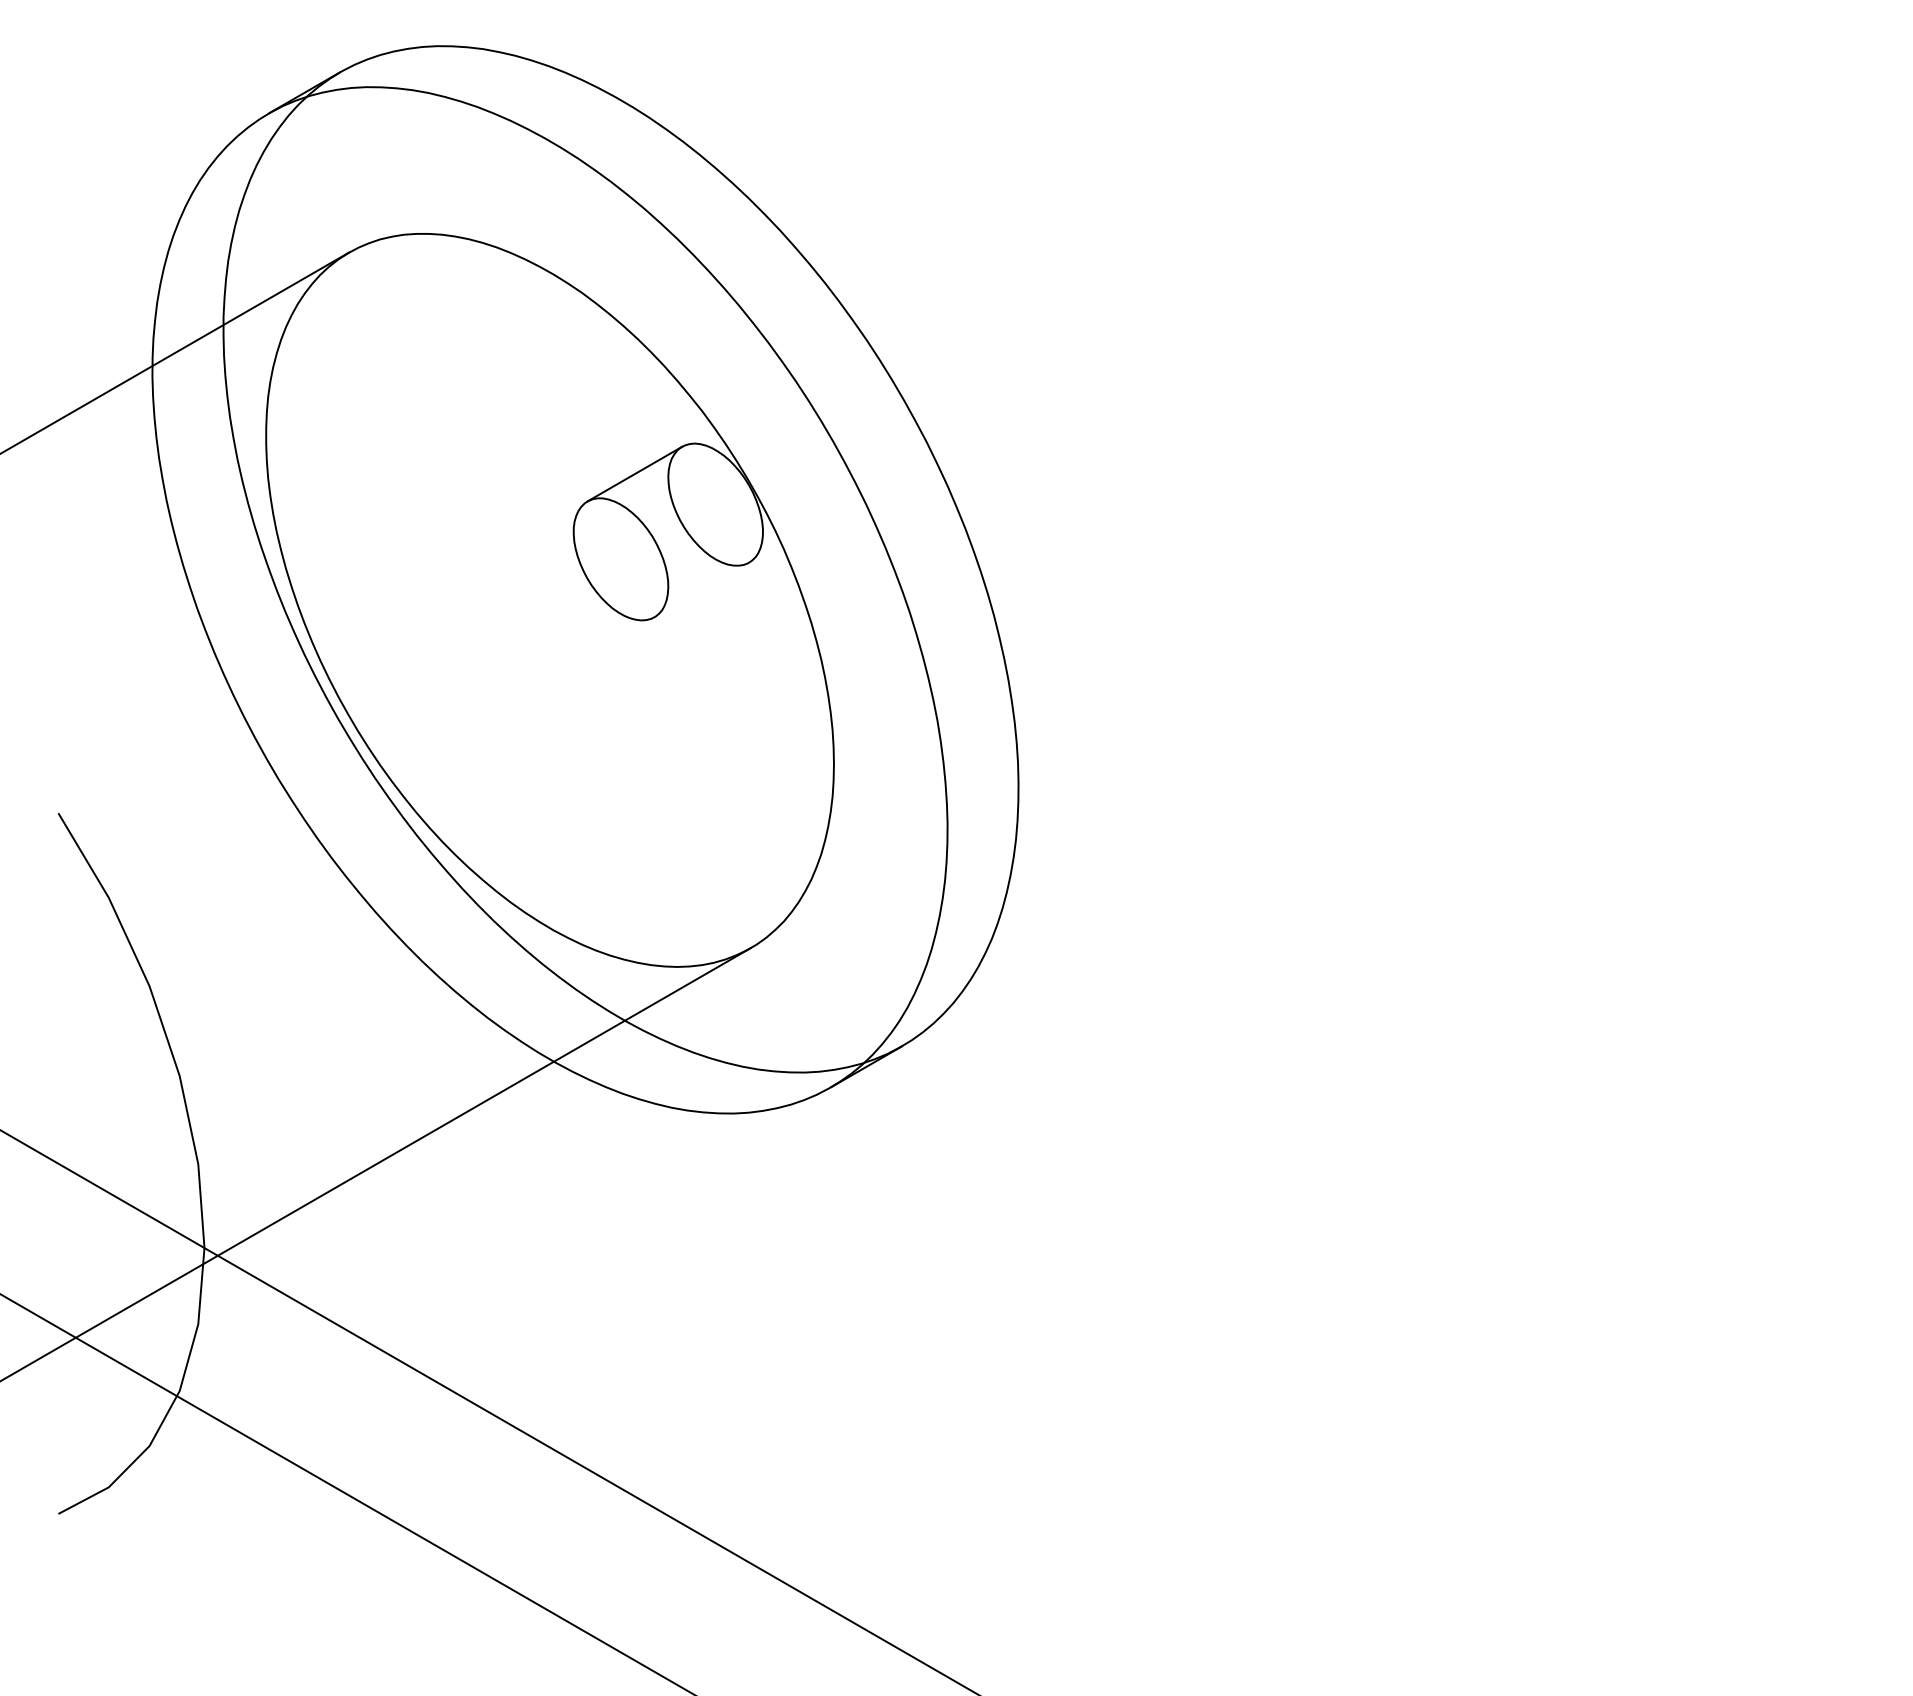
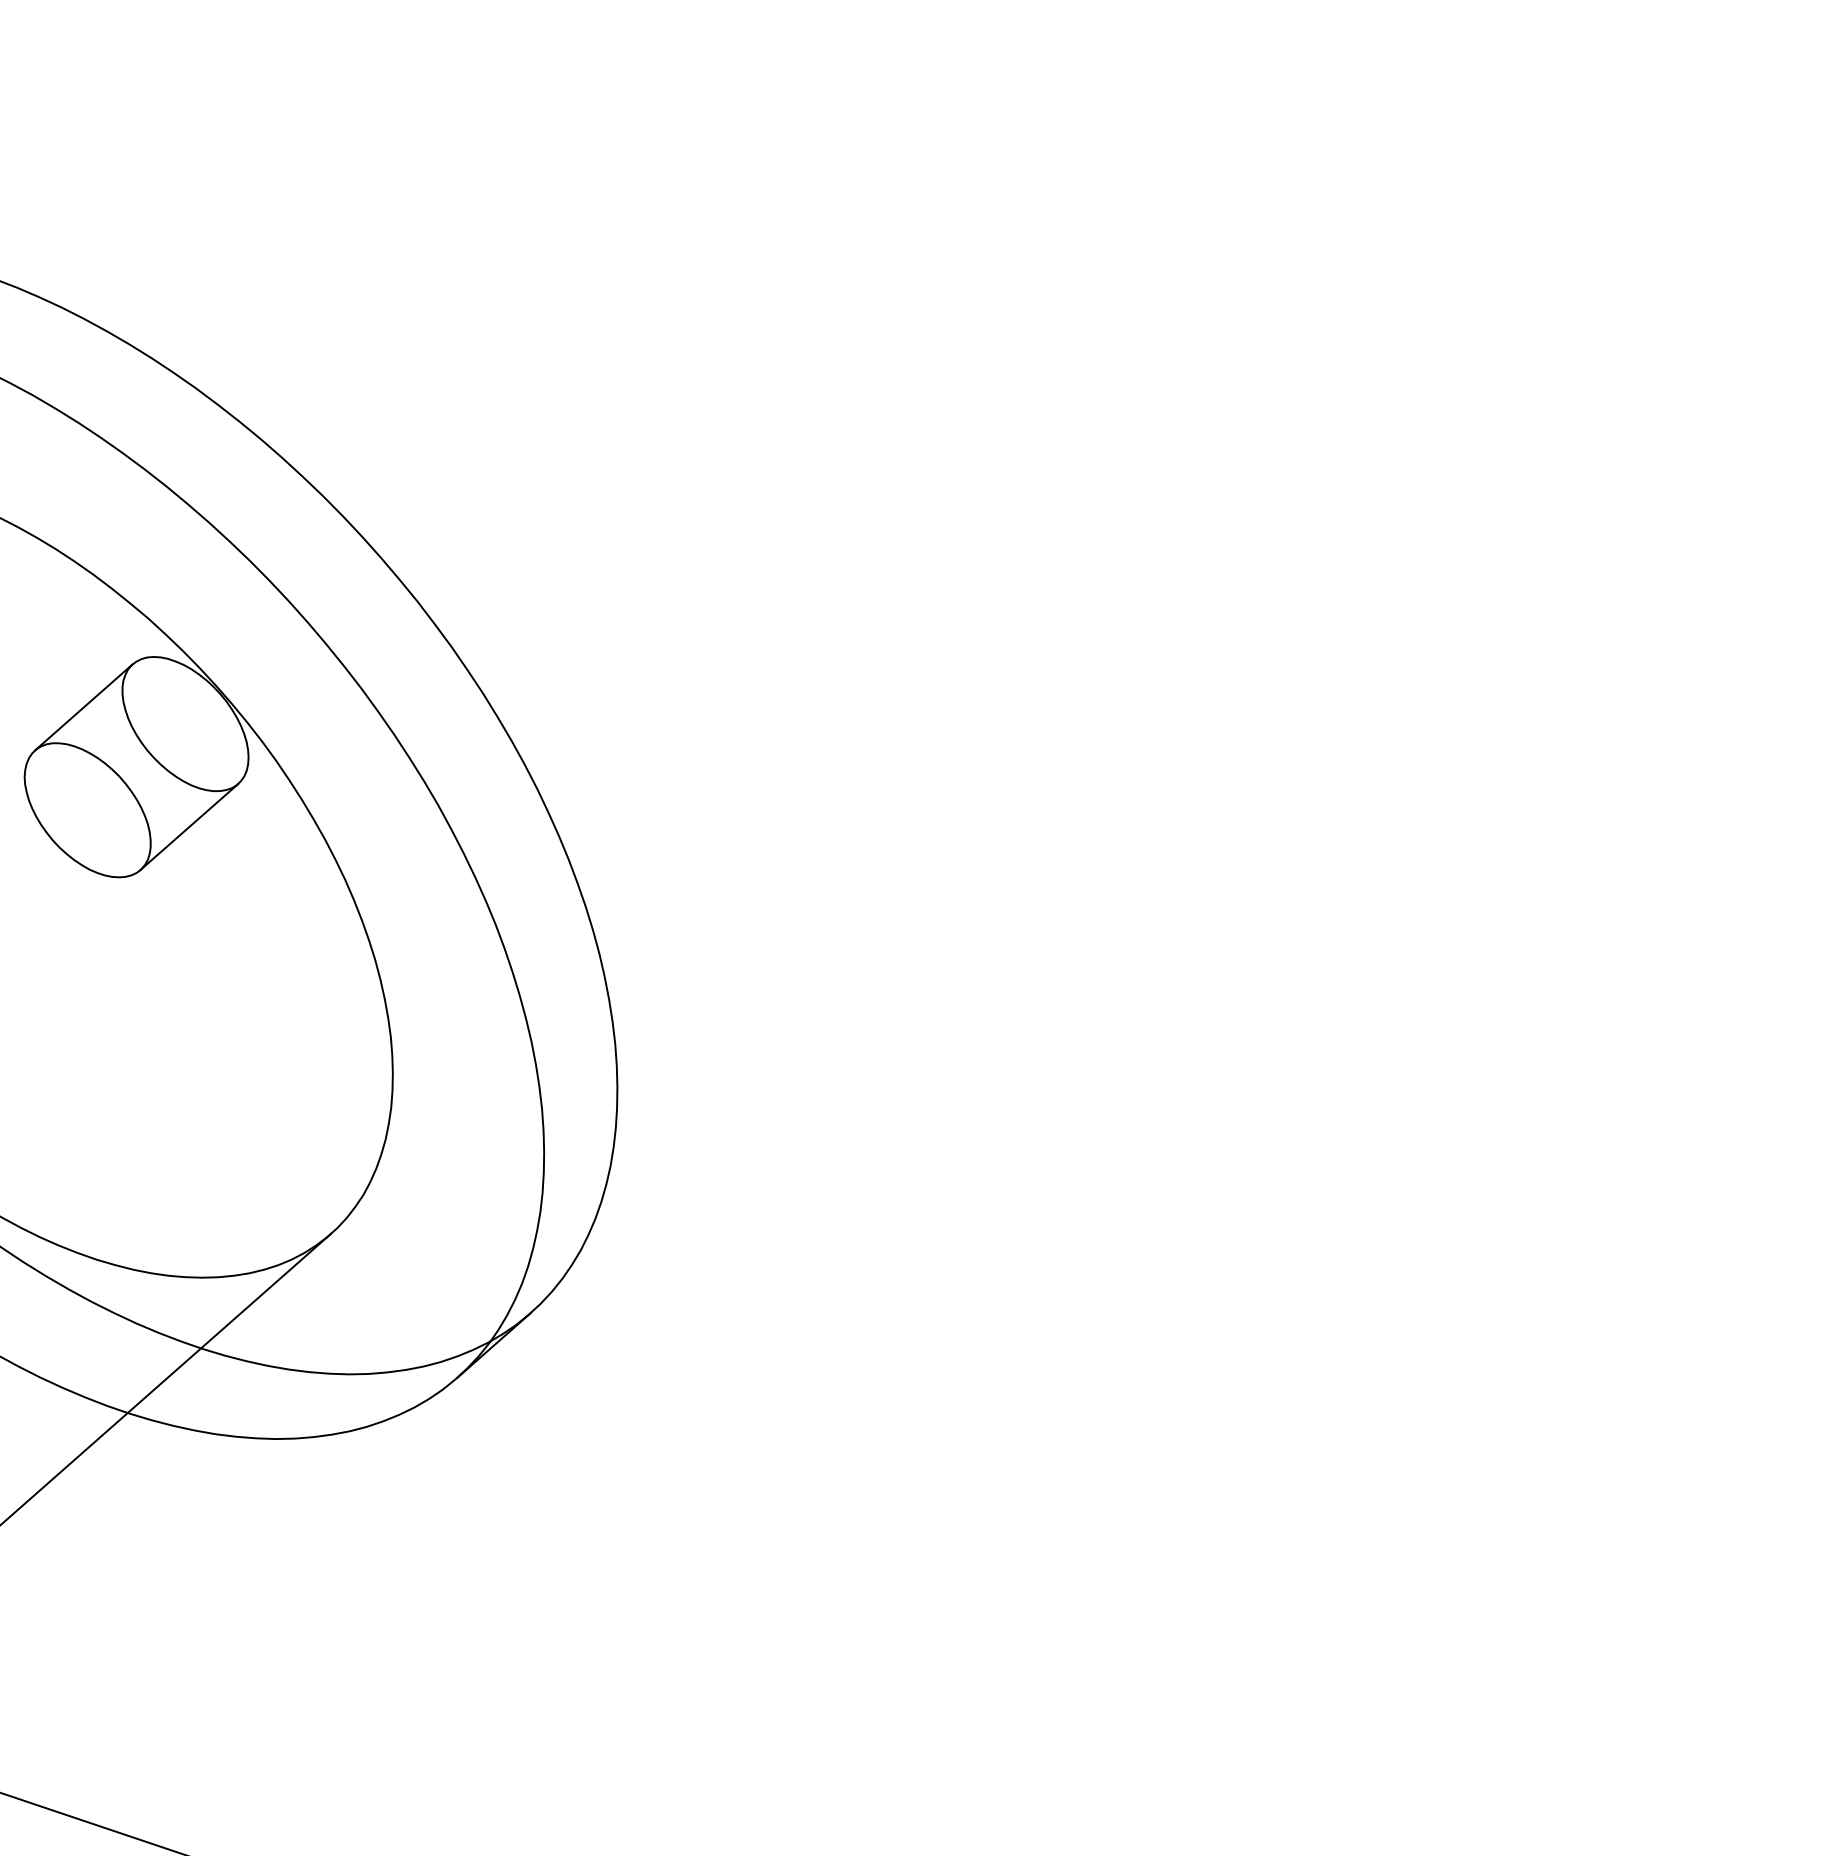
line: (701, 589) -> (188, 826), added

